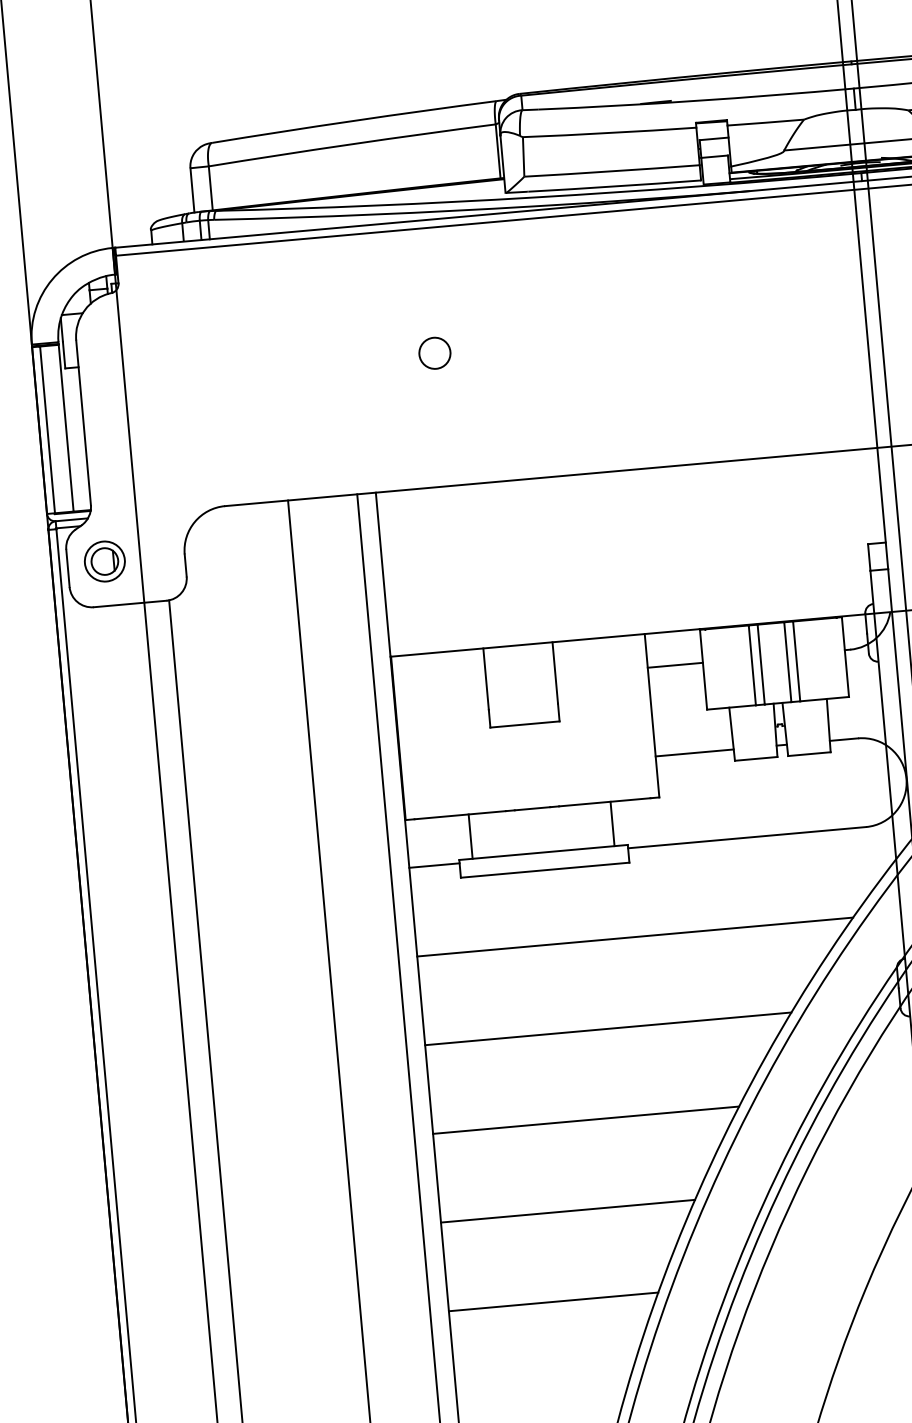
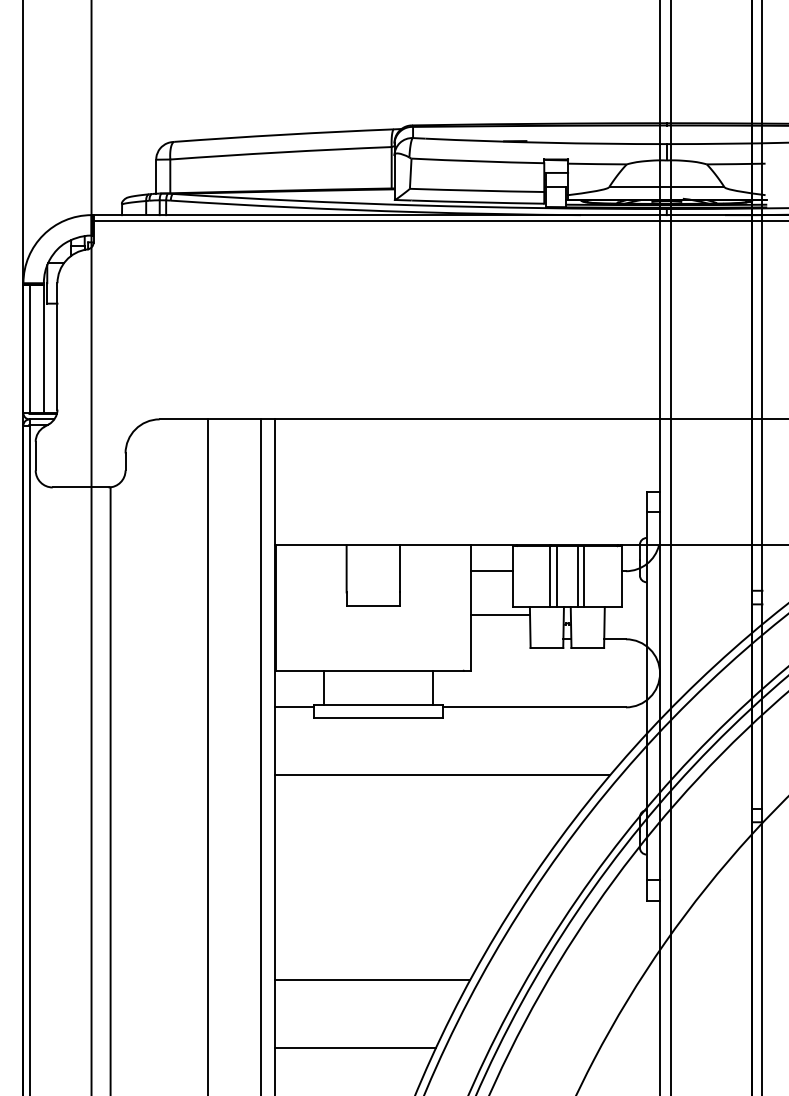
circle: (434, 353) -> (329, 317), removed
part: (105, 561) -> (64, 453), removed
line: (694, 753) -> (500, 615), moved
line: (607, 1028) -> (415, 843), removed
line: (585, 1120) -> (392, 911), removed

